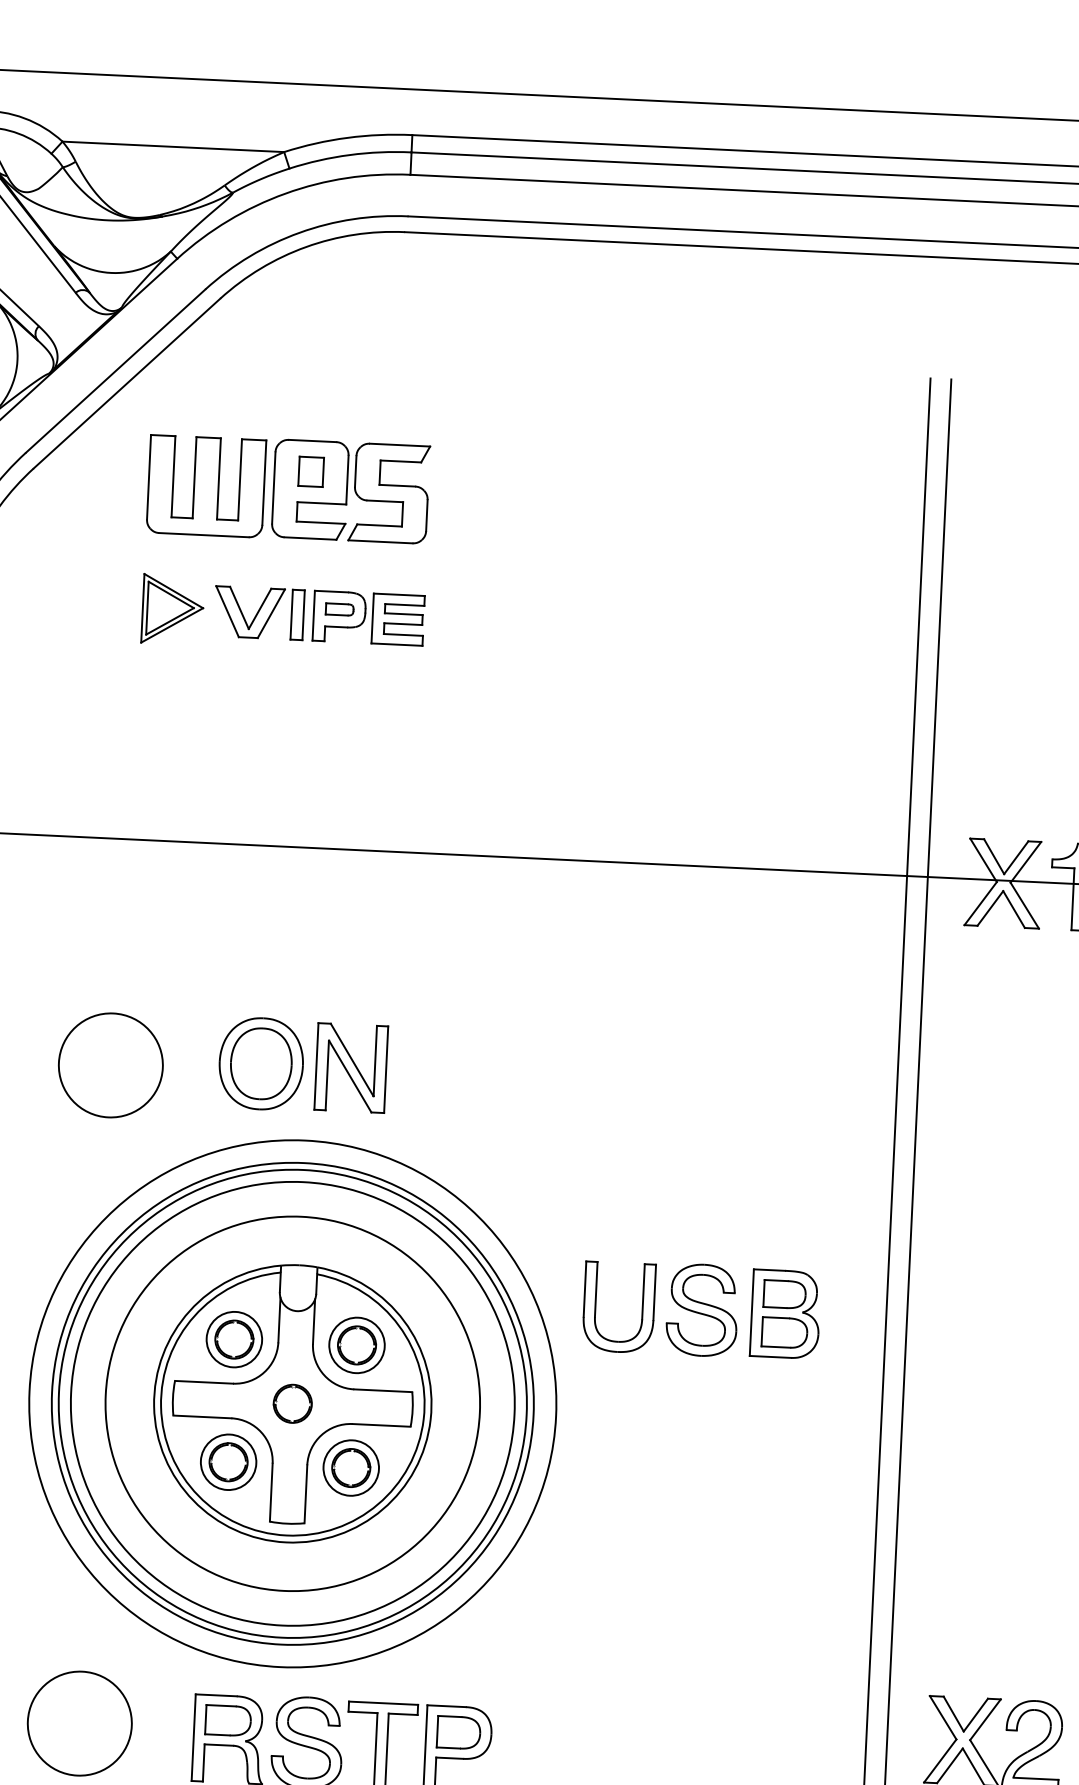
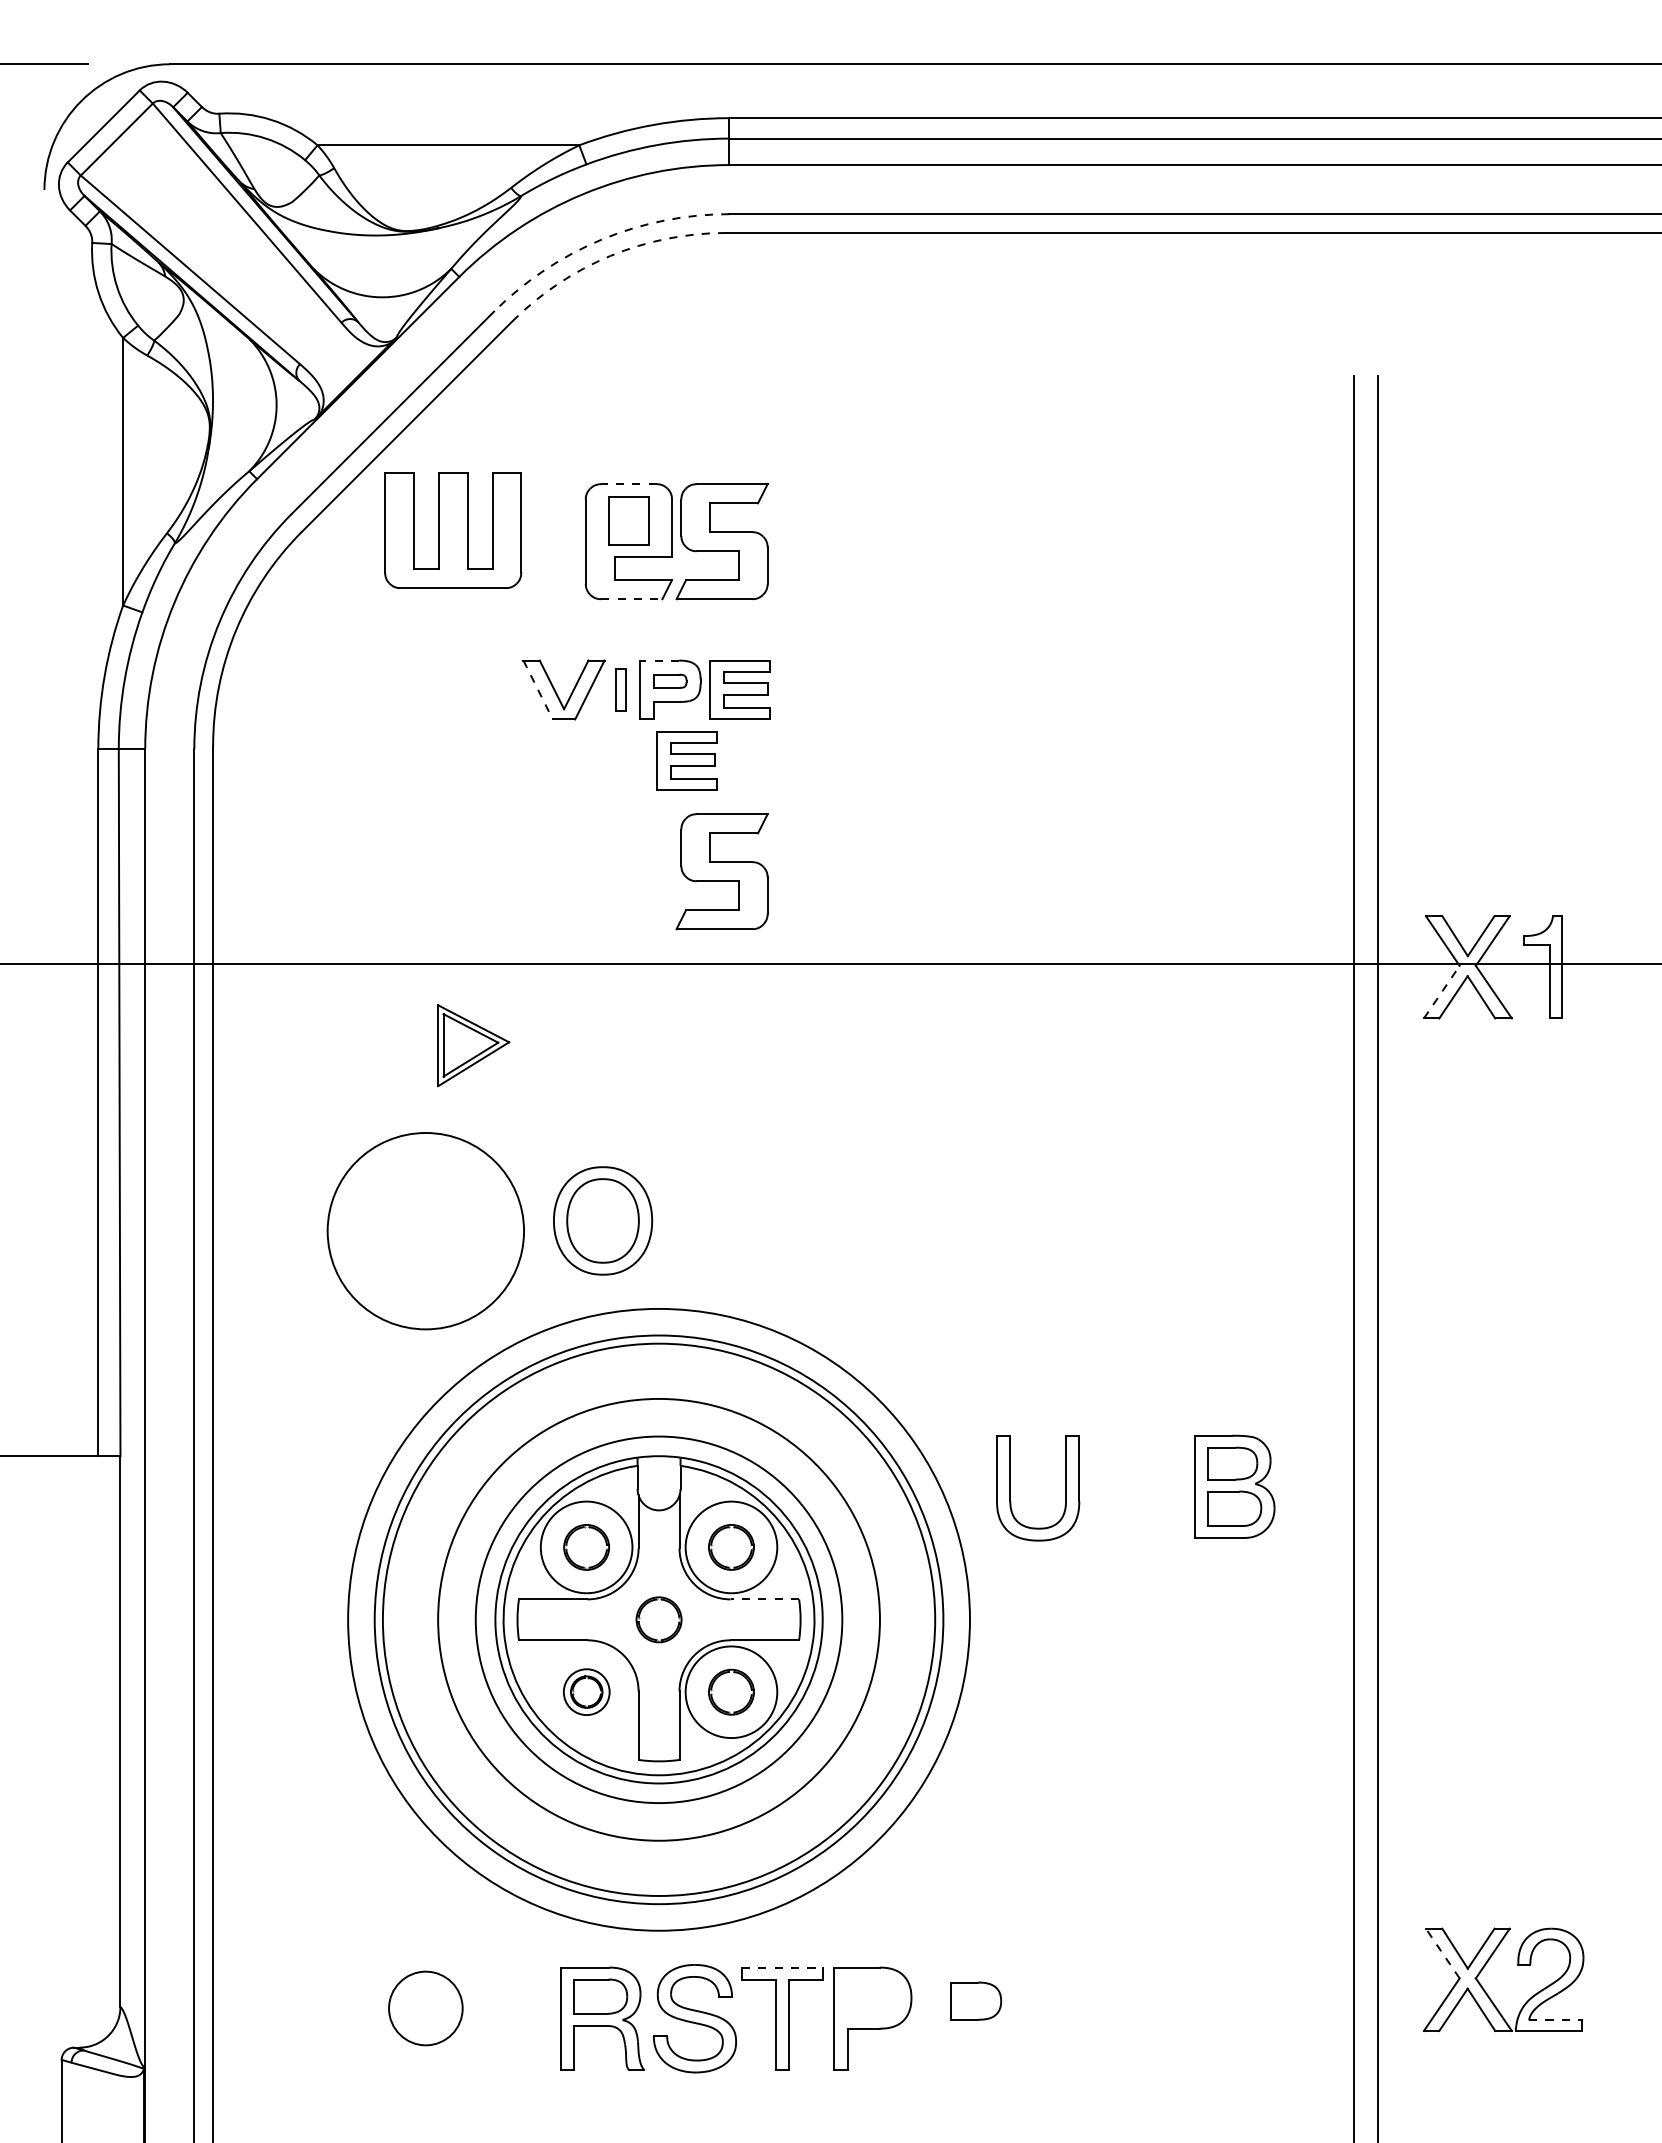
arc: (300, 232) -> (602, 239), solid -> dashed
arc: (306, 247) -> (610, 256), solid -> dashed
line: (312, 441) -> (628, 484), solid -> dashed
part: (310, 471) -> (628, 520), size x1.4
part: (206, 486) -> (453, 530), moved
line: (310, 538) -> (631, 599), solid -> dashed
line: (331, 591) -> (659, 660), solid -> dashed
part: (172, 609) -> (473, 1045), moved
line: (227, 612) -> (538, 690), solid -> dashed
part: (297, 614) -> (620, 689), size x0.7
part: (350, 677) -> (686, 760), added
part: (375, 772) -> (721, 871), added
line: (980, 903) -> (1441, 992), solid -> dashed
circle: (110, 1064) -> (425, 1230), size x1.6
part: (351, 1067) -> (709, 1220), removed
part: (702, 1310) -> (1136, 1486), removed
circle: (234, 1339) -> (586, 1547), size x1.4
circle: (357, 1345) -> (731, 1547), size x1.4
line: (382, 1390) -> (764, 1599), solid -> dashed
circle: (292, 1403) -> (658, 1619), size x0.7
part: (228, 1461) -> (586, 1691), size x0.7
circle: (351, 1467) -> (731, 1691), size x1.4
line: (383, 1703) -> (782, 1967), solid -> dashed
line: (942, 1717) -> (1442, 1953), solid -> dashed
circle: (79, 1723) -> (425, 2008), size x0.6
part: (459, 1732) -> (976, 2000), moved
line: (1035, 1778) -> (1555, 2020), solid -> dashed

